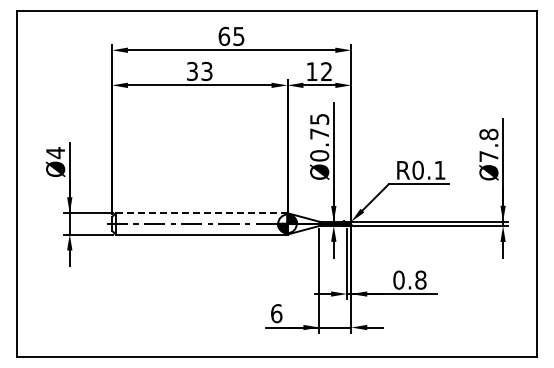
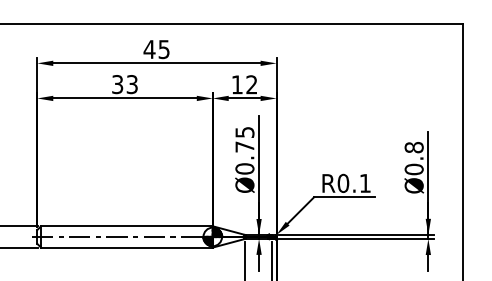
text: (224, 35) -> (149, 48), 65 -> 45
text: (488, 156) -> (413, 169), Ø7.8 -> Ø0.8
line: (201, 213) -> (126, 226), dashed -> solid

